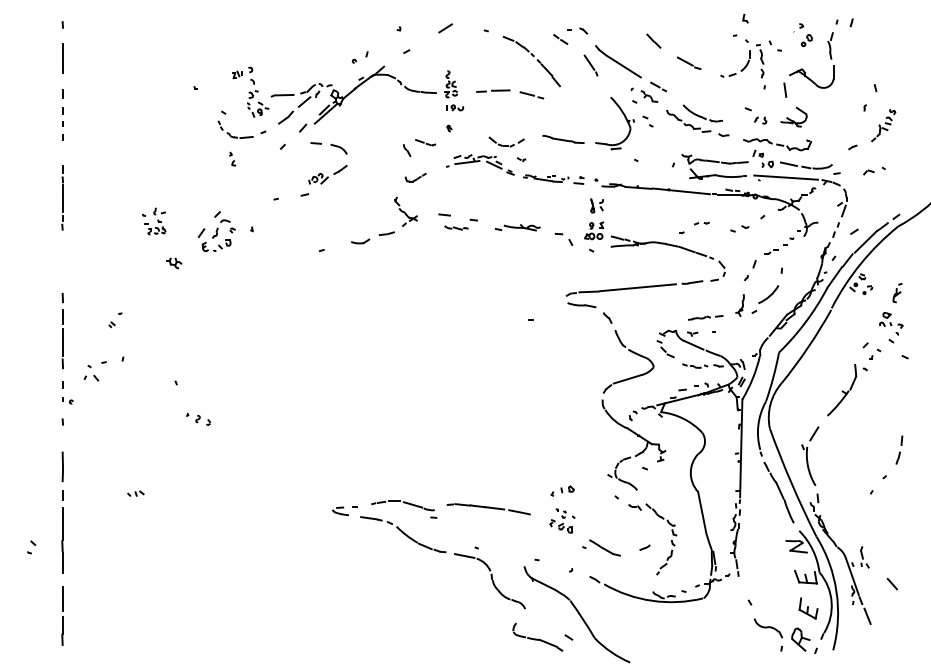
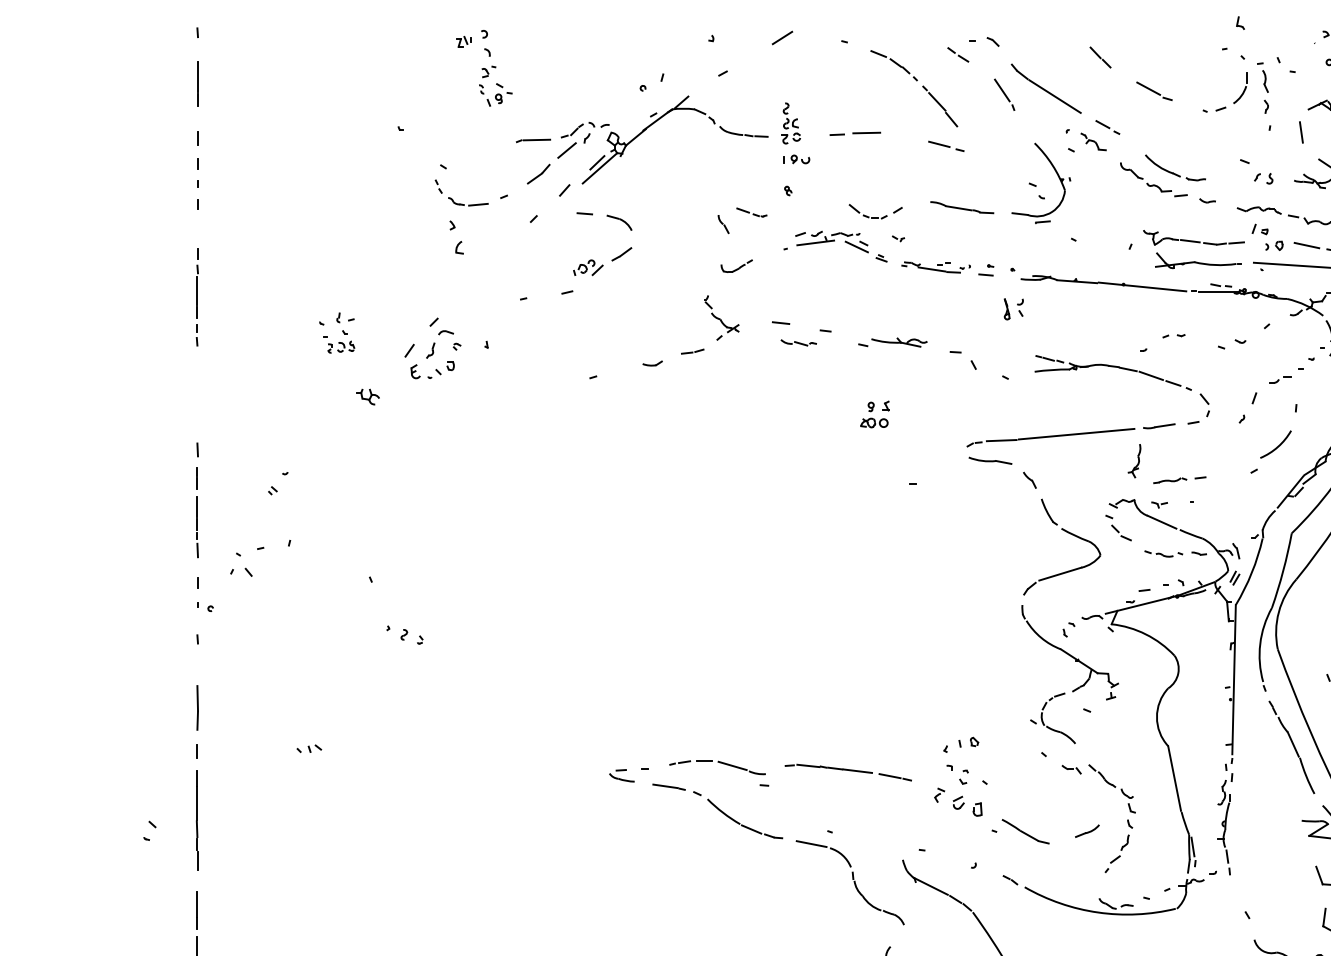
part: (250, 91) -> (484, 67), moved
line: (531, 95) -> (945, 146), moved
part: (647, 121) -> (1035, 190), moved
part: (232, 158) -> (456, 236), size x1.6
part: (594, 230) -> (875, 413), moved
part: (360, 241) -> (652, 363), size x0.7
part: (739, 305) -> (1133, 461), moved
part: (562, 520) -> (961, 789), size x1.4
part: (644, 547) -> (1086, 831), size x1.6

